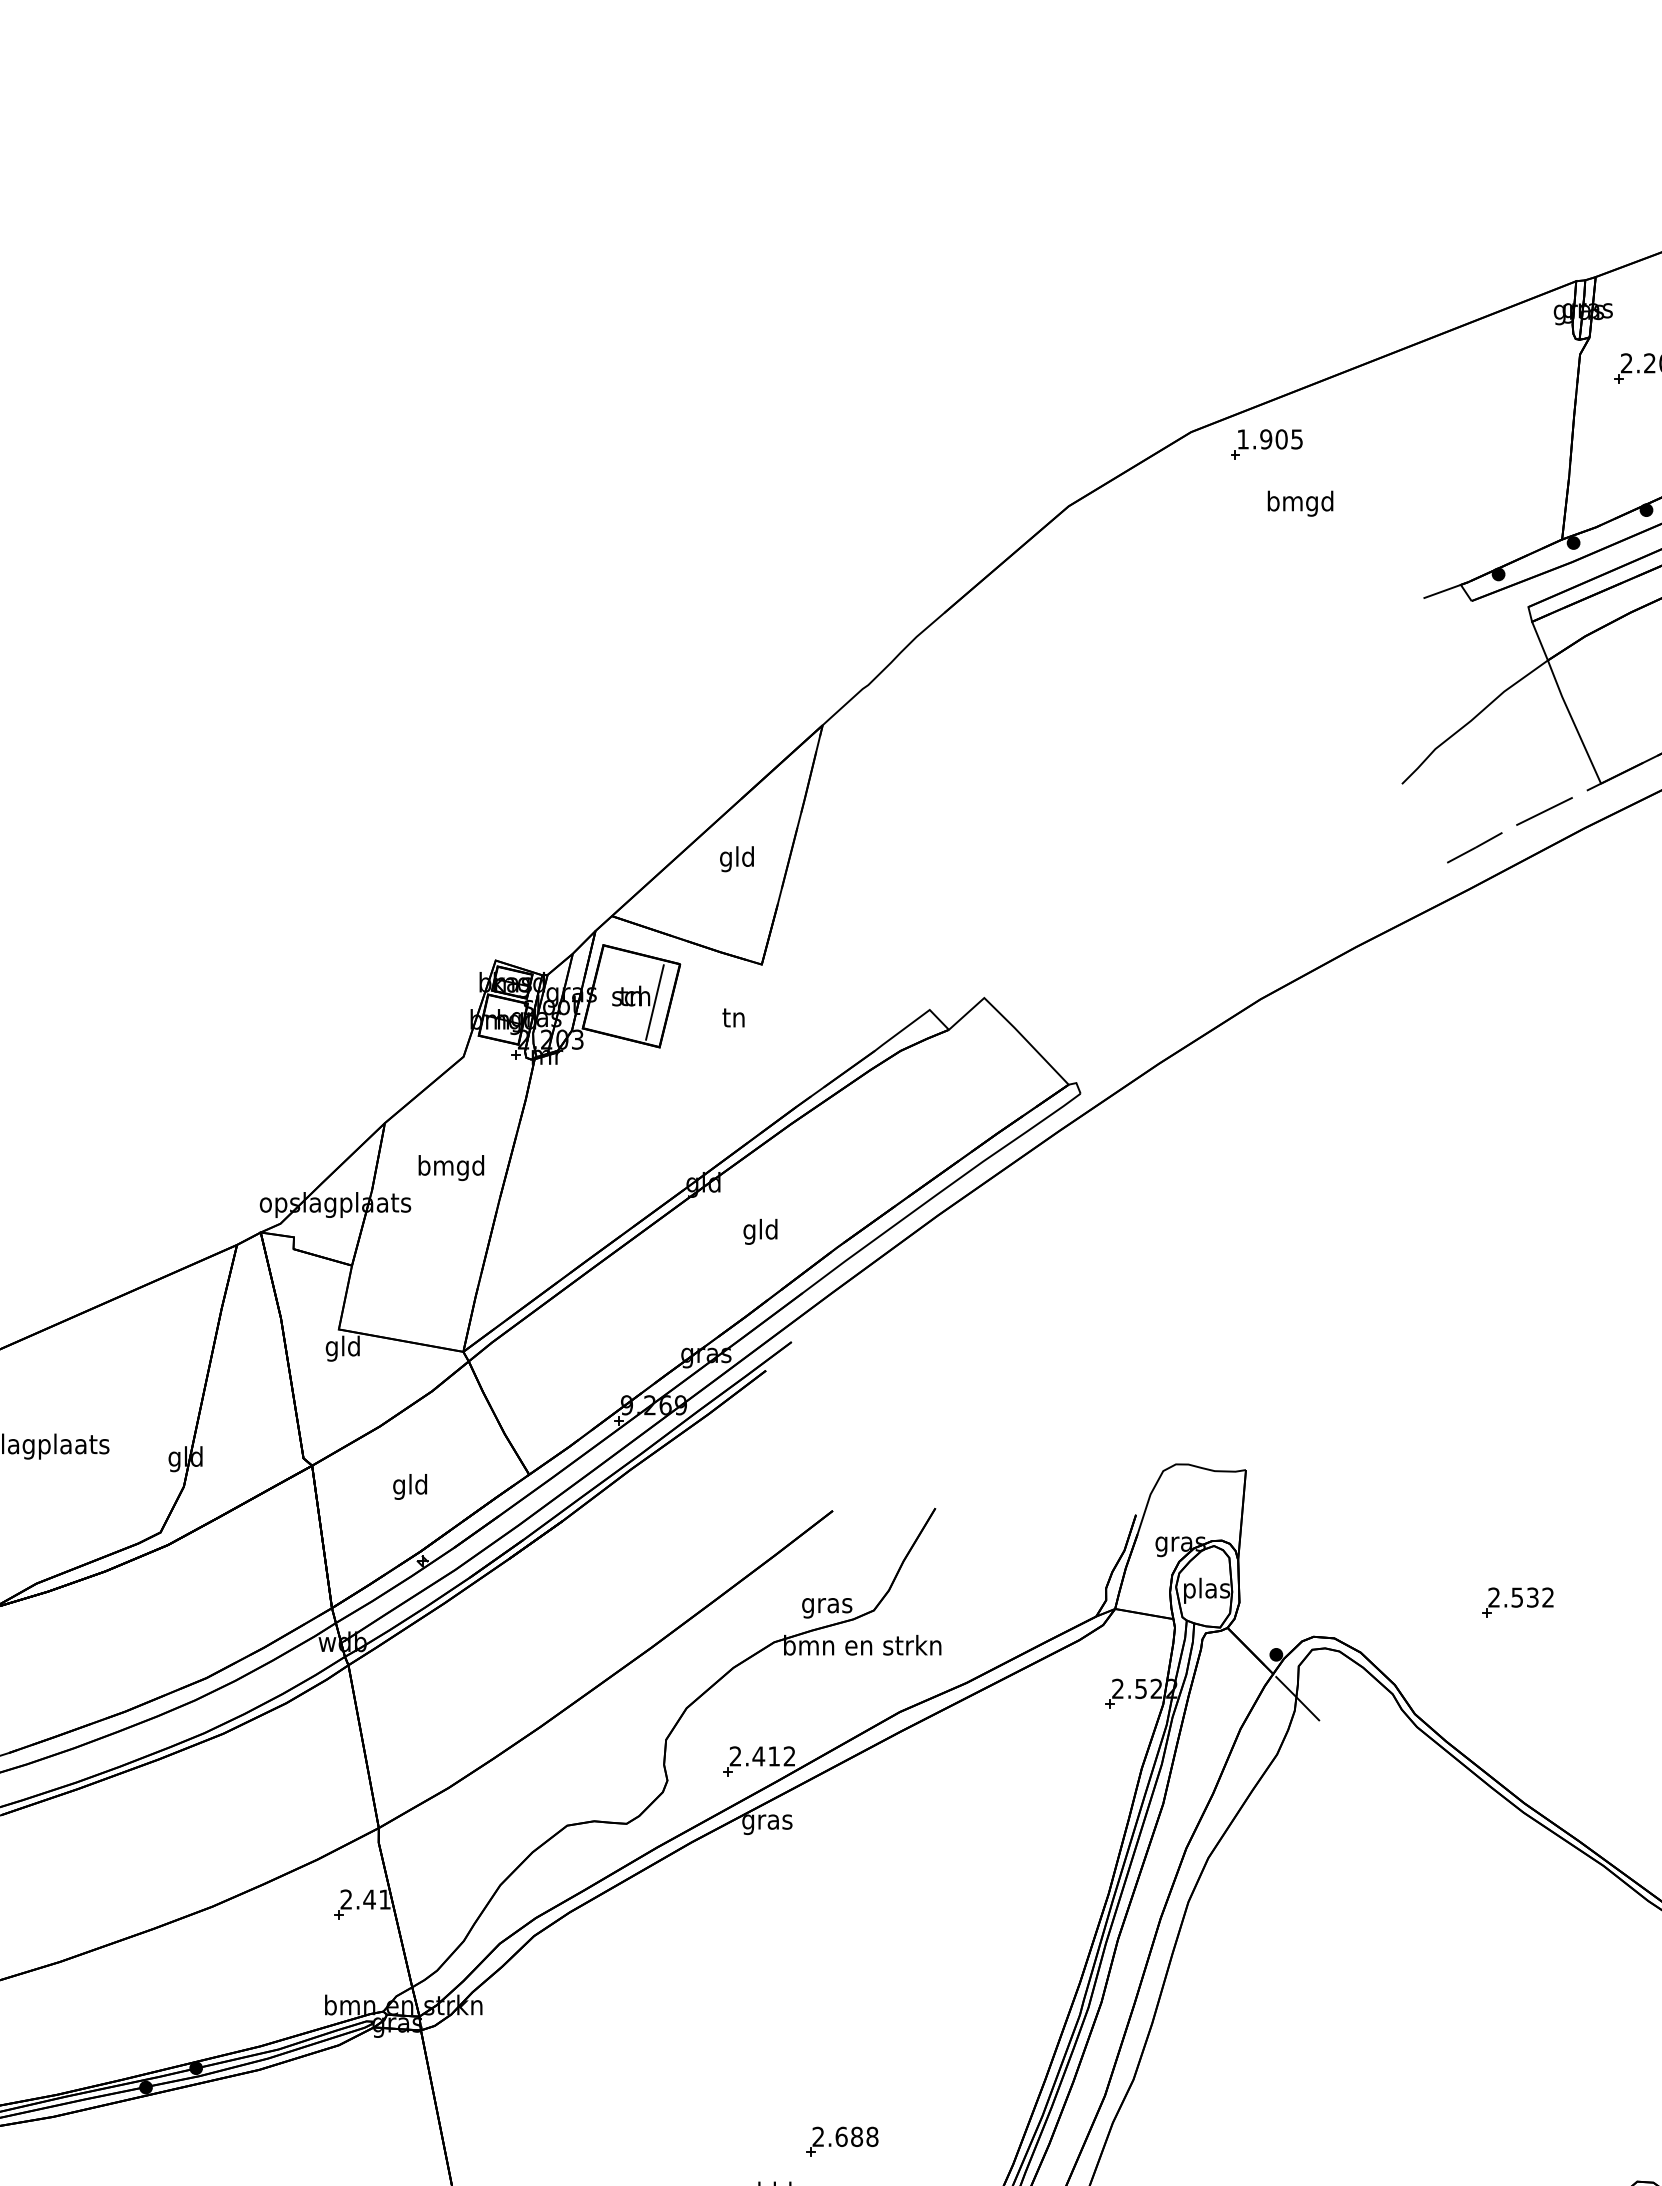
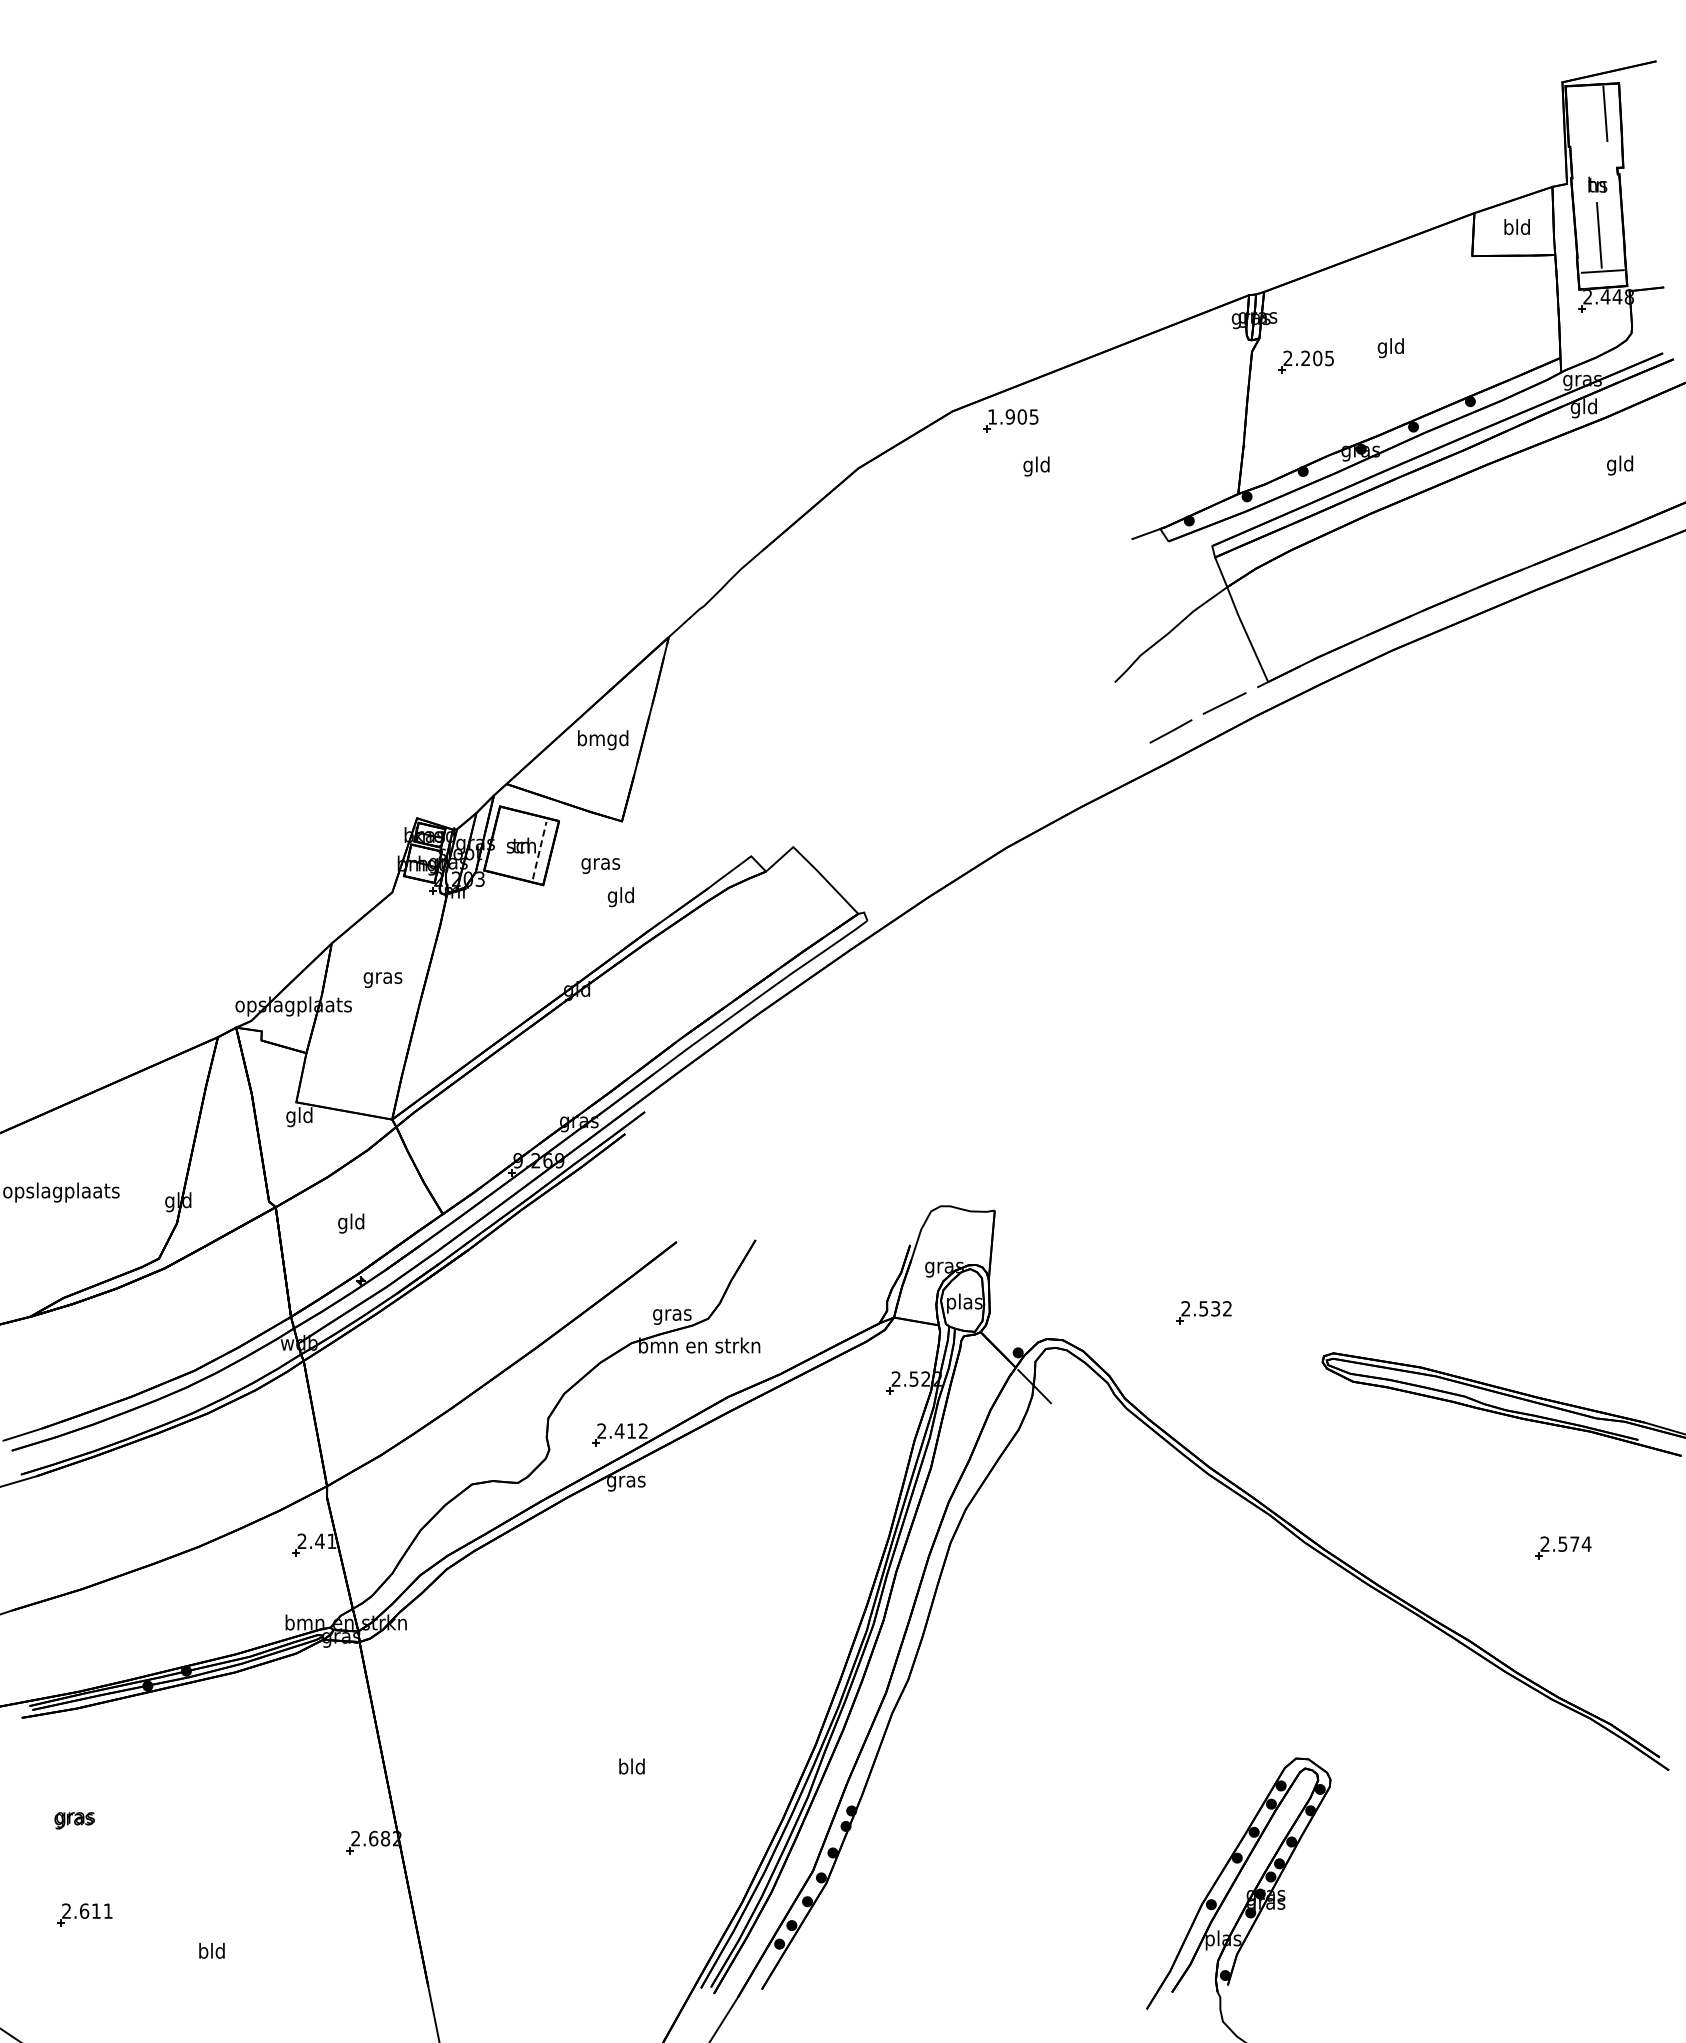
text: (1300, 503) -> (1036, 466), bmgd -> gld
text: (737, 859) -> (603, 740), gld -> bmgd
line: (654, 1002) -> (539, 850), solid -> dashed
text: (733, 1020) -> (600, 864), tn -> gras
text: (450, 1168) -> (382, 978), bmgd -> gras
text: (759, 1232) -> (620, 897), moved
part: (841, 2141) -> (683, 1727), removed

